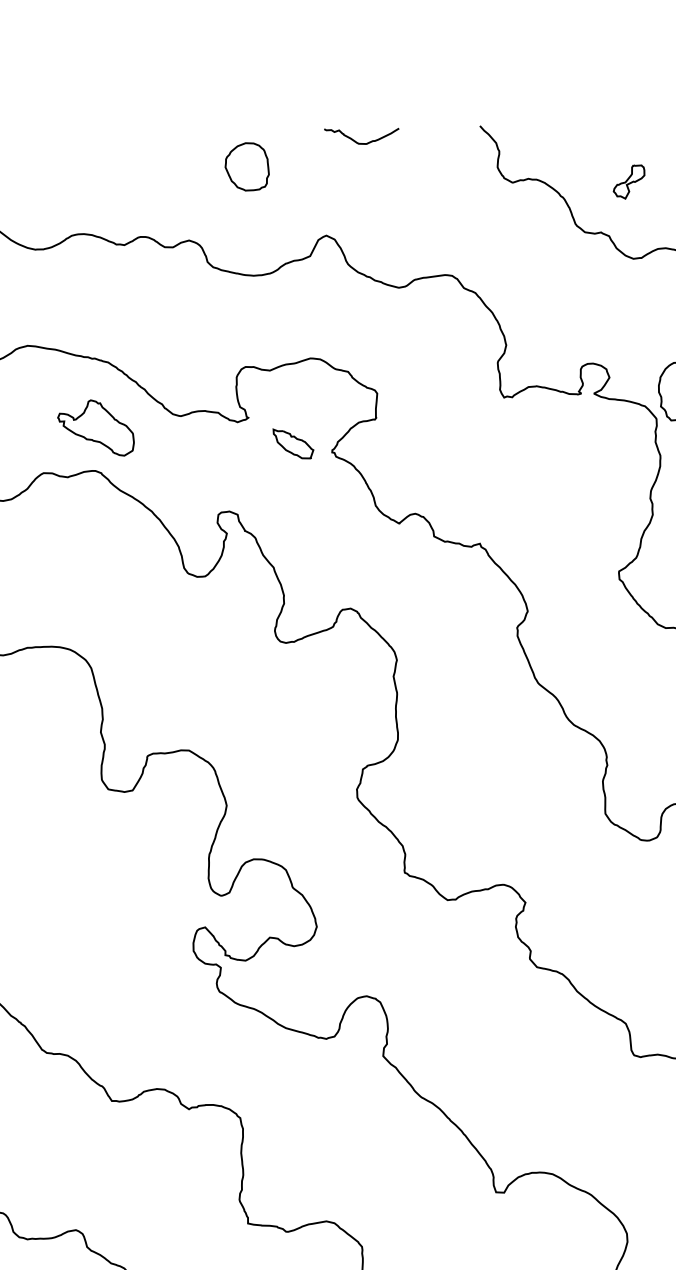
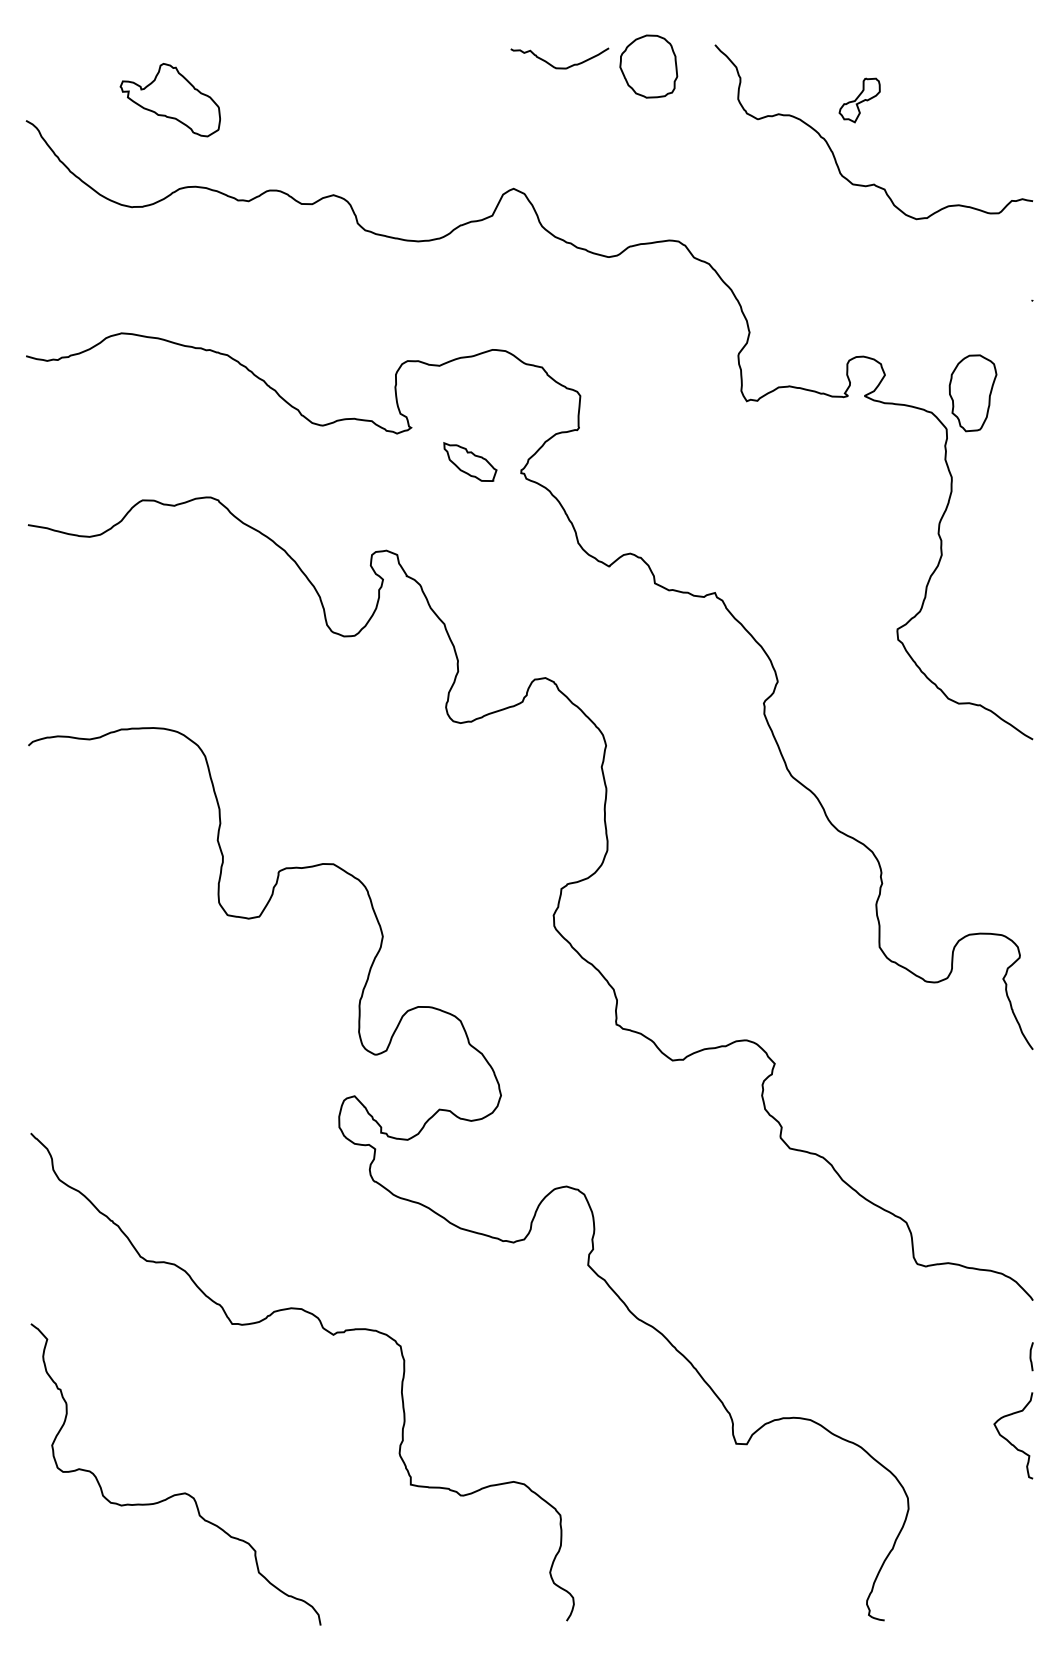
part: (247, 166) -> (648, 66), moved
part: (628, 182) -> (859, 100), moved
part: (95, 428) -> (169, 100), moved

